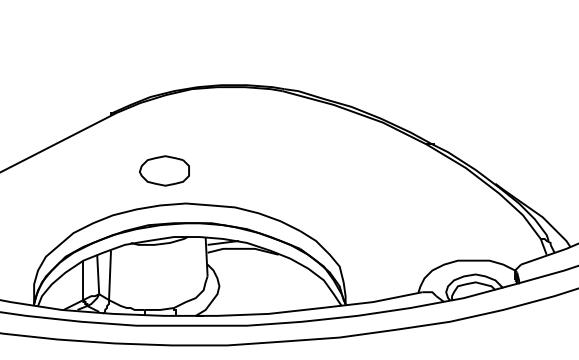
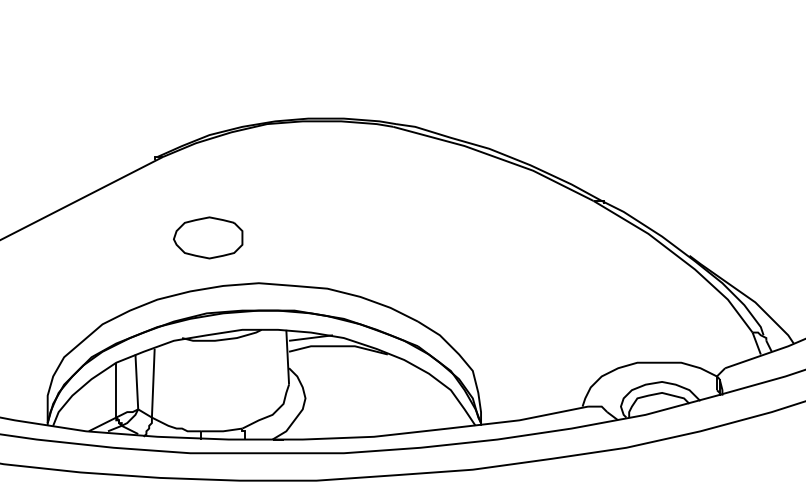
part: (164, 170) -> (208, 237), moved

